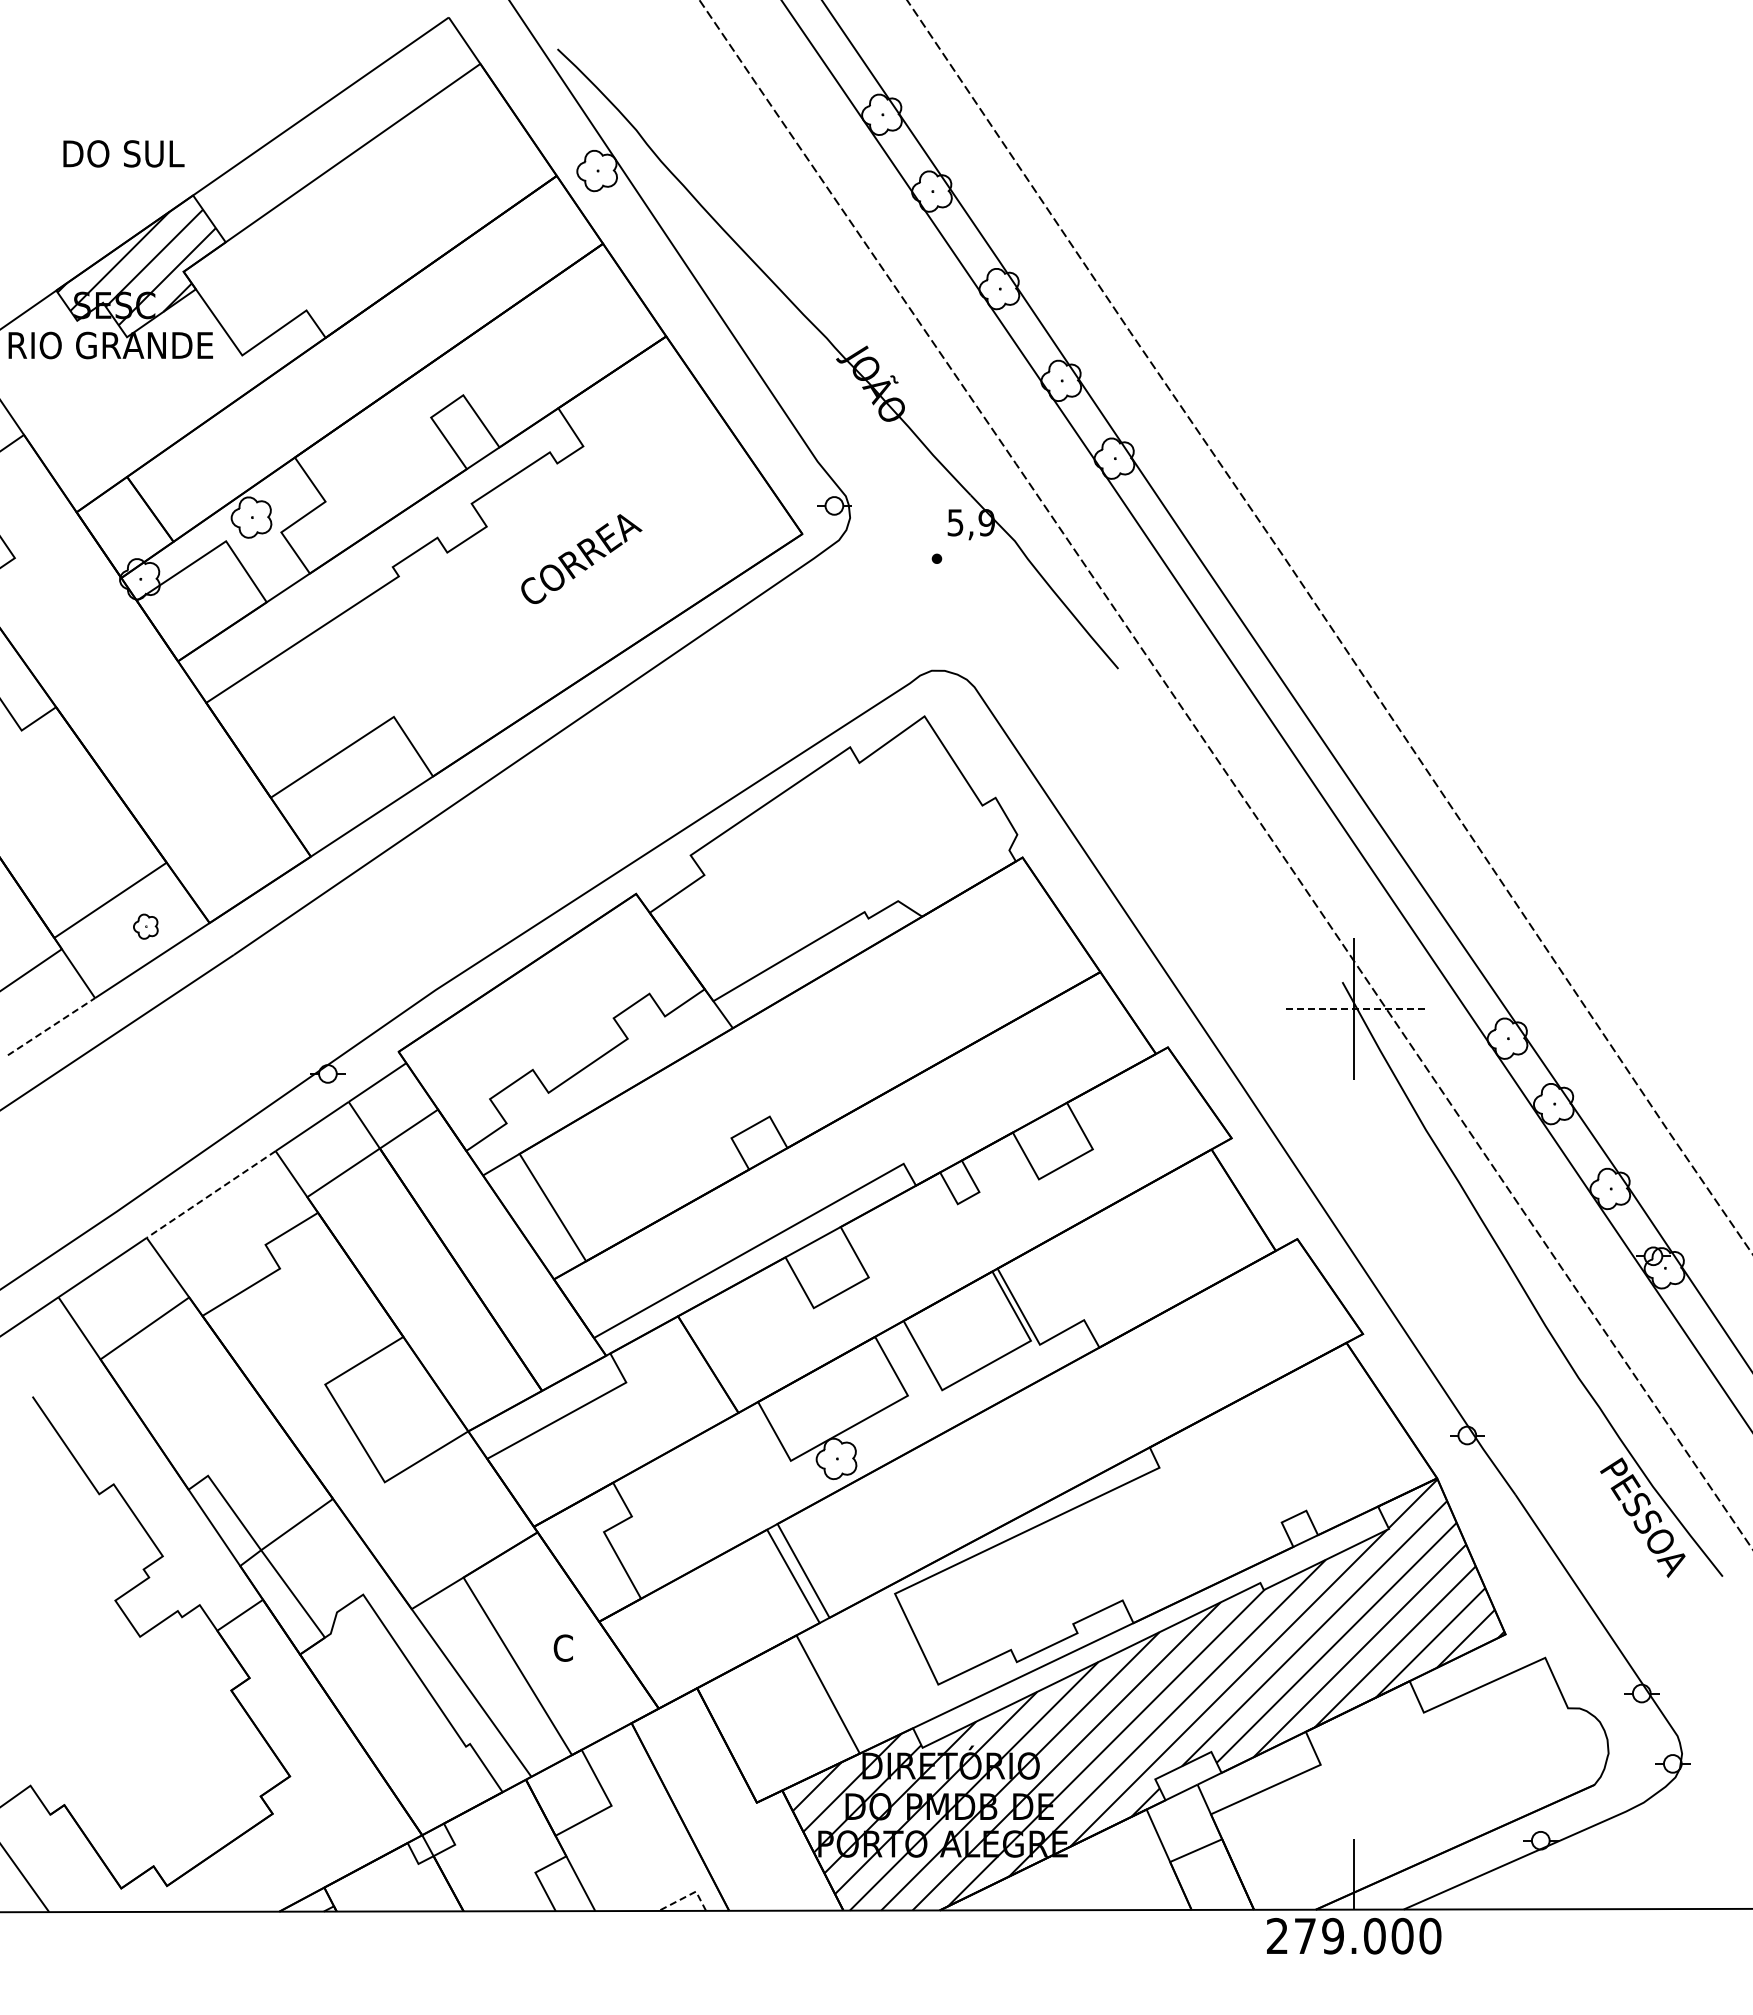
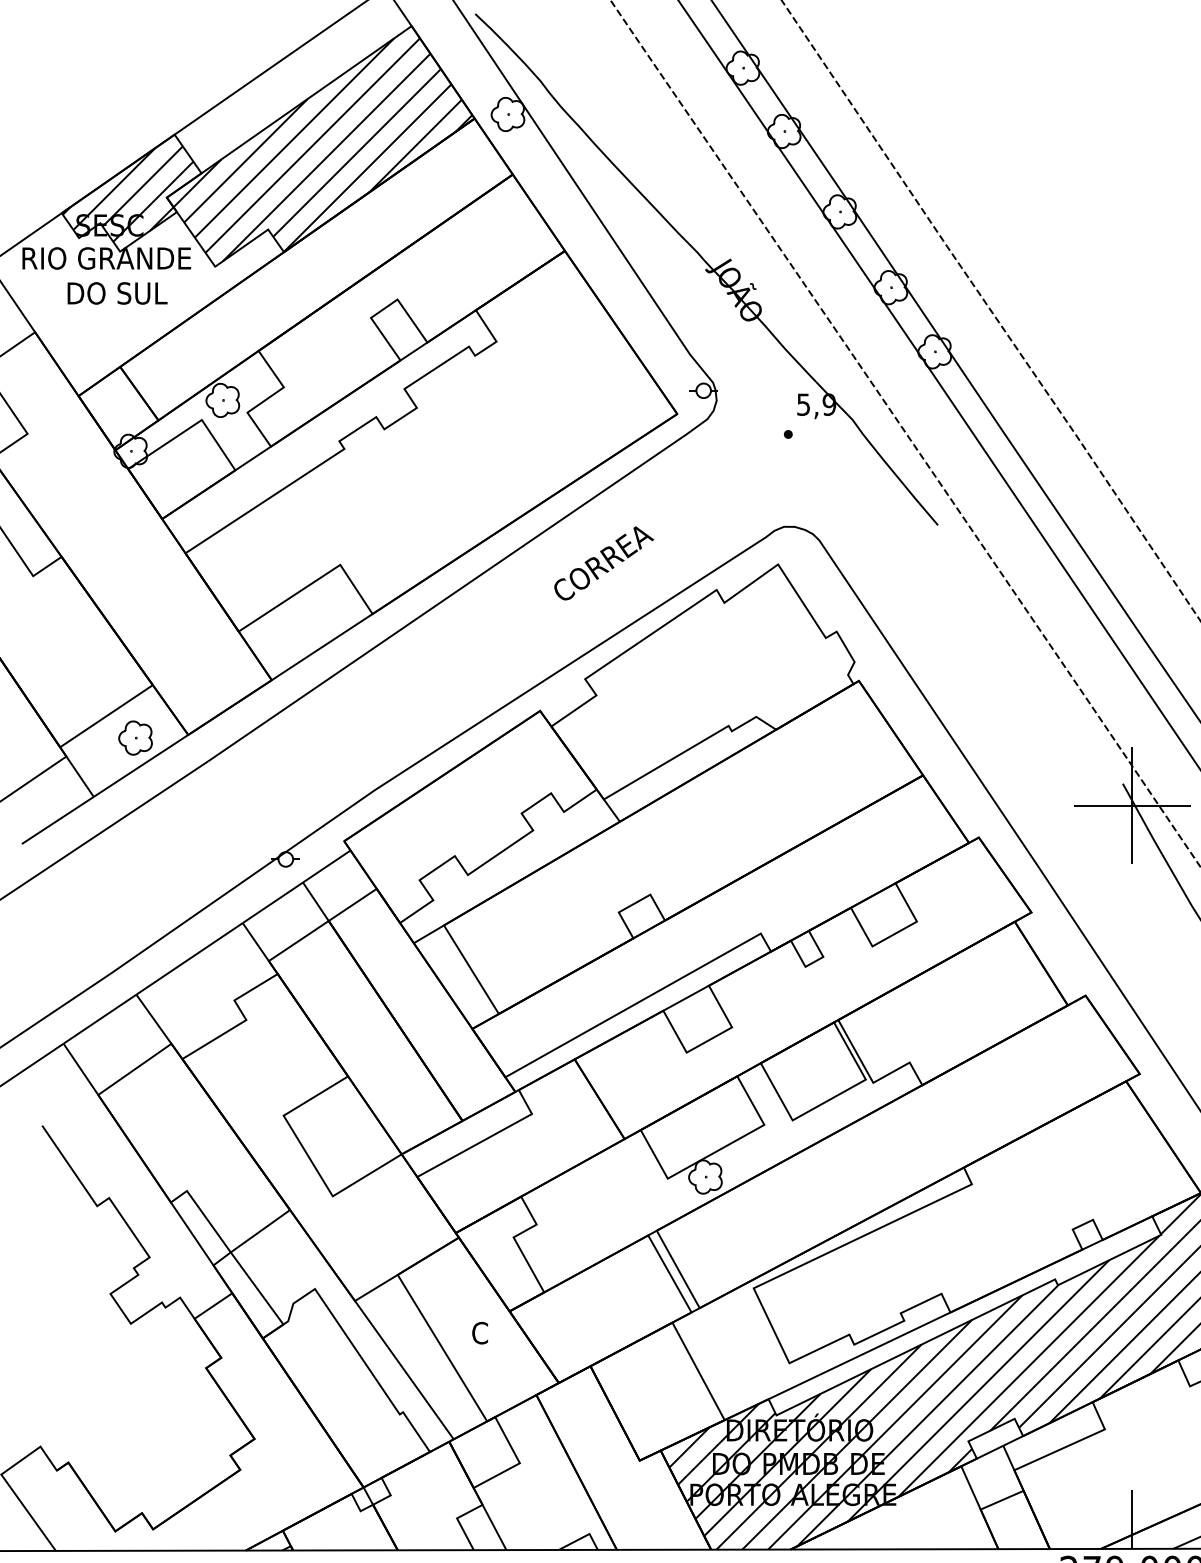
text: (123, 153) -> (117, 293), moved
hatch: (372, 213) -> (322, 149), added
text: (581, 558) -> (603, 562), moved
part: (145, 926) -> (135, 737), size x1.67
line: (1354, 1008) -> (1132, 805), dashed -> solid
line: (51, 1026) -> (57, 820), dashed -> solid
line: (211, 1194) -> (189, 958), dashed -> solid
line: (687, 1896) -> (582, 1538), dashed -> solid

